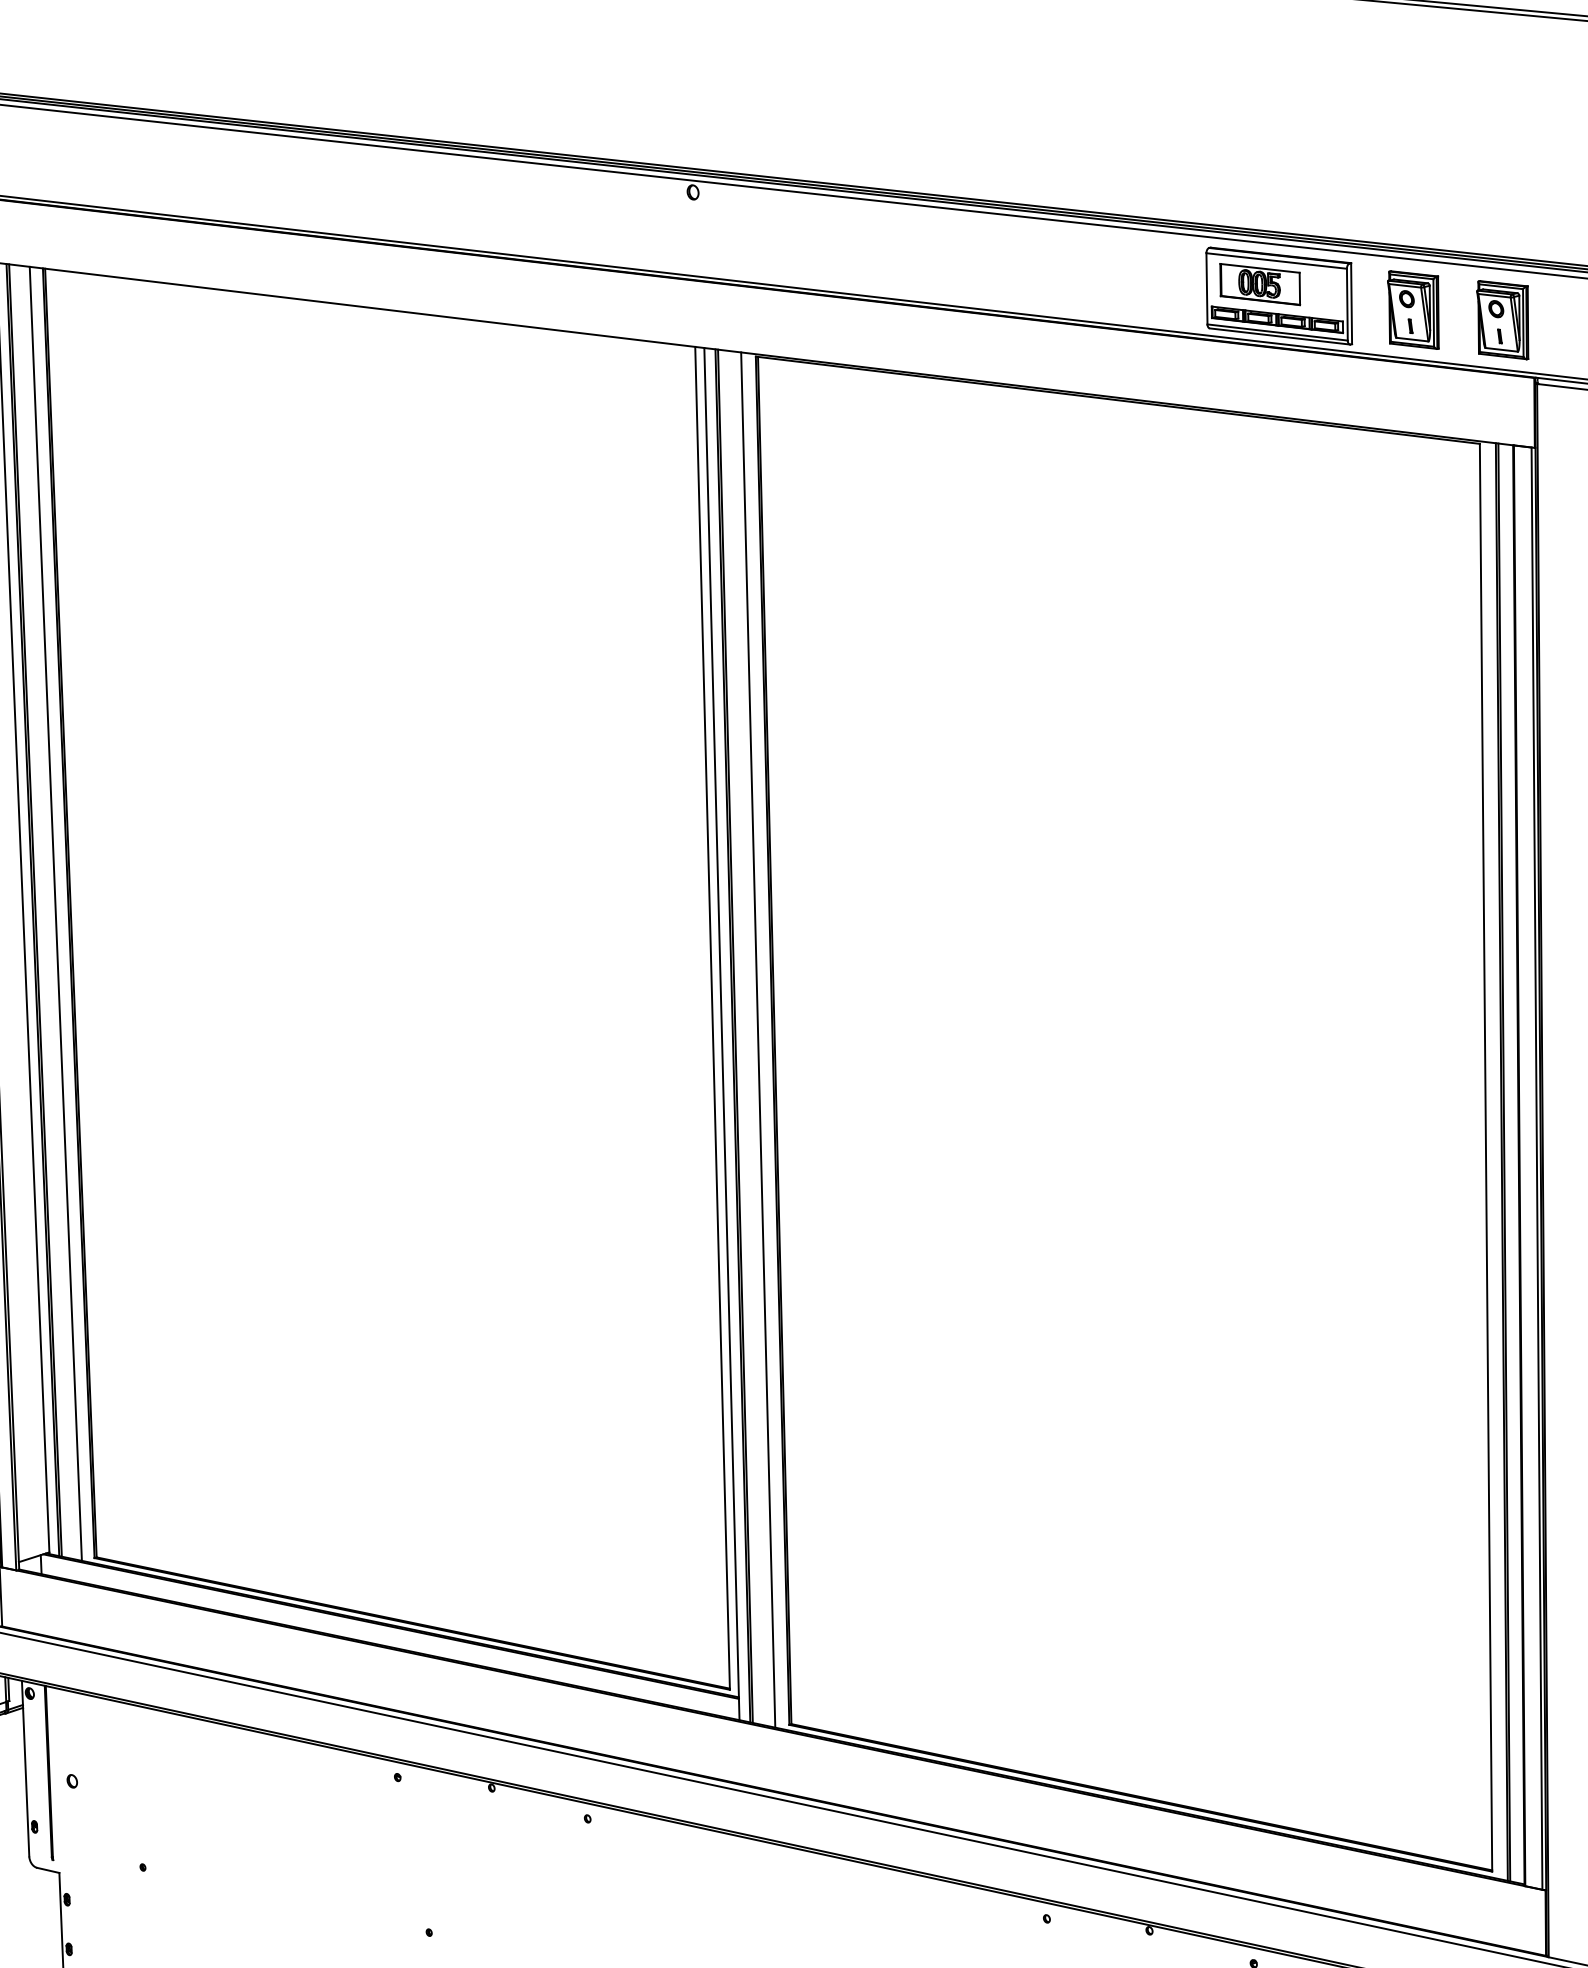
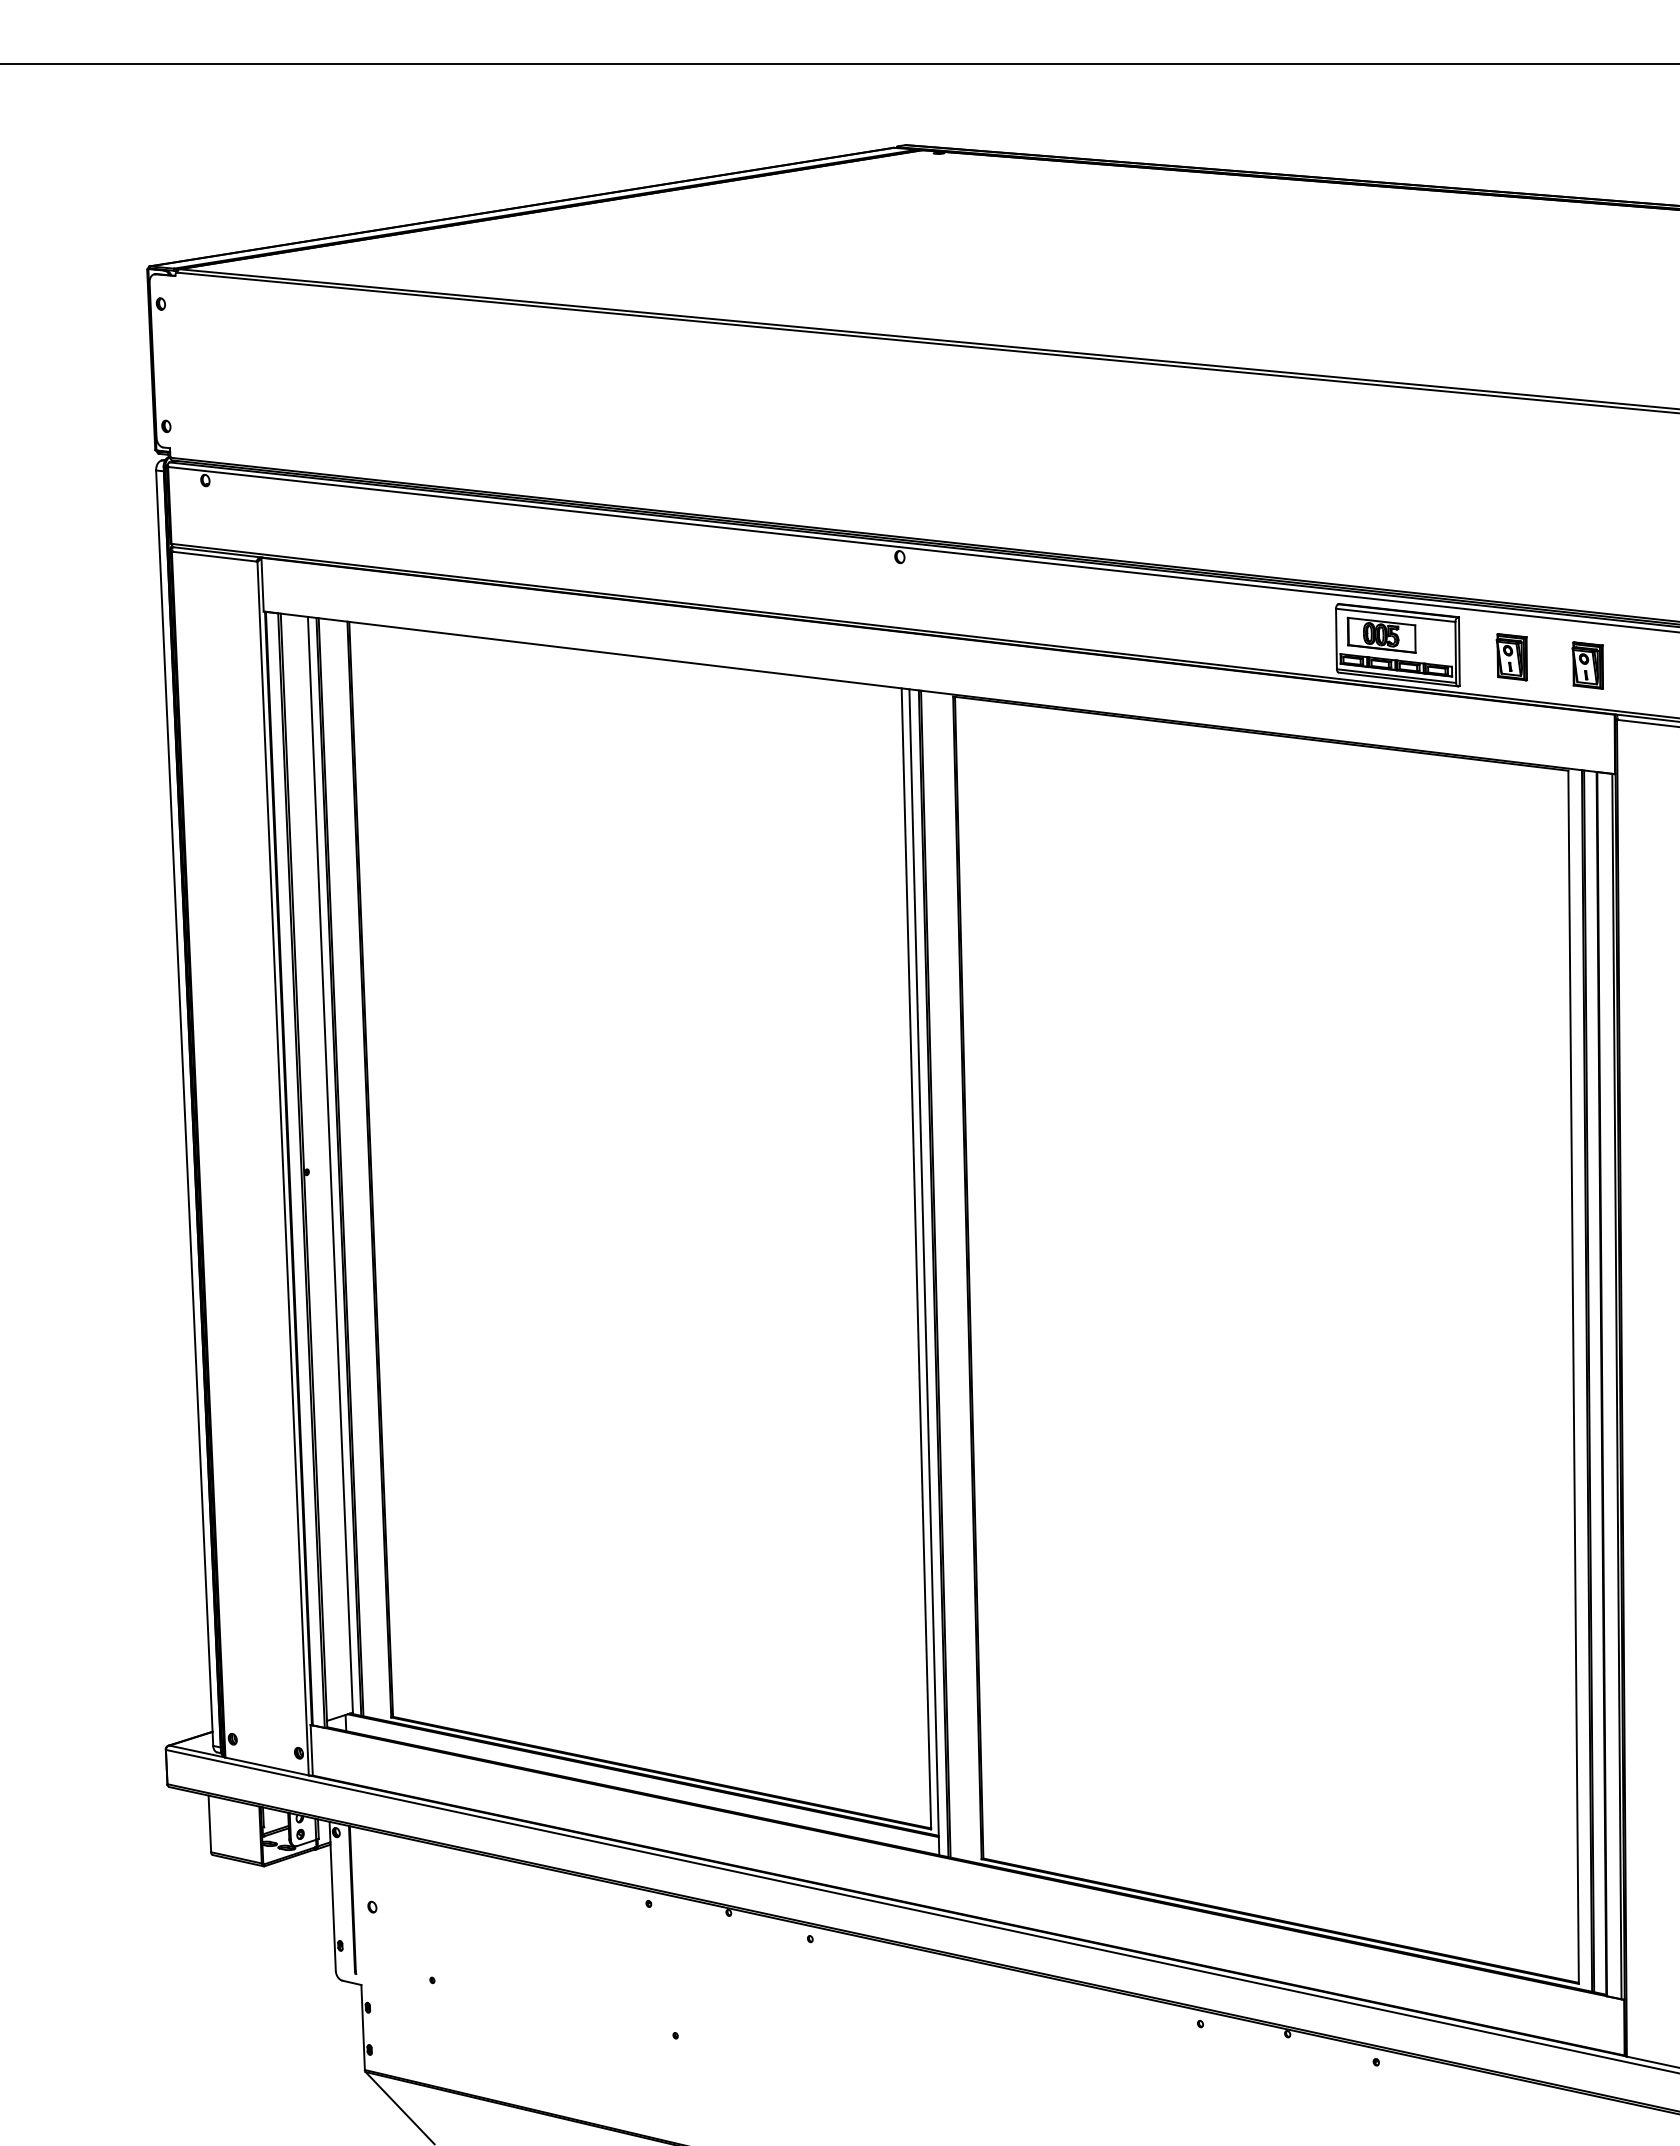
part: (1412, 310) -> (1511, 657), size x0.7
part: (1502, 320) -> (1587, 665), size x0.7
line: (55, 913) -> (358, 1169), removed
line: (757, 1040) -> (954, 1277), removed

